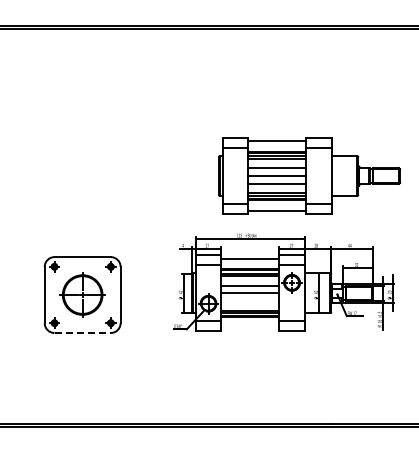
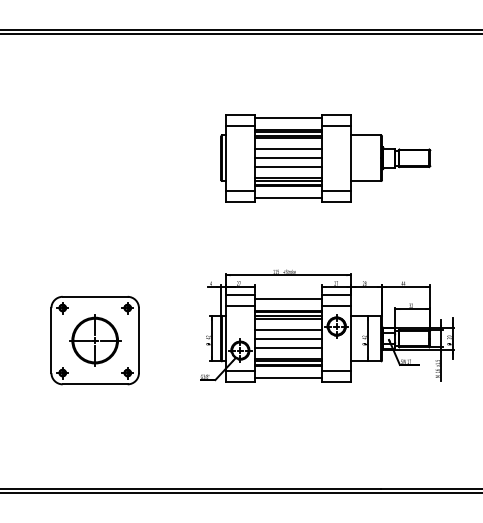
part: (309, 175) -> (325, 157), moved
line: (250, 301) -> (288, 348), added
line: (250, 327) -> (288, 378), added
line: (83, 332) -> (96, 383), dashed -> solid

